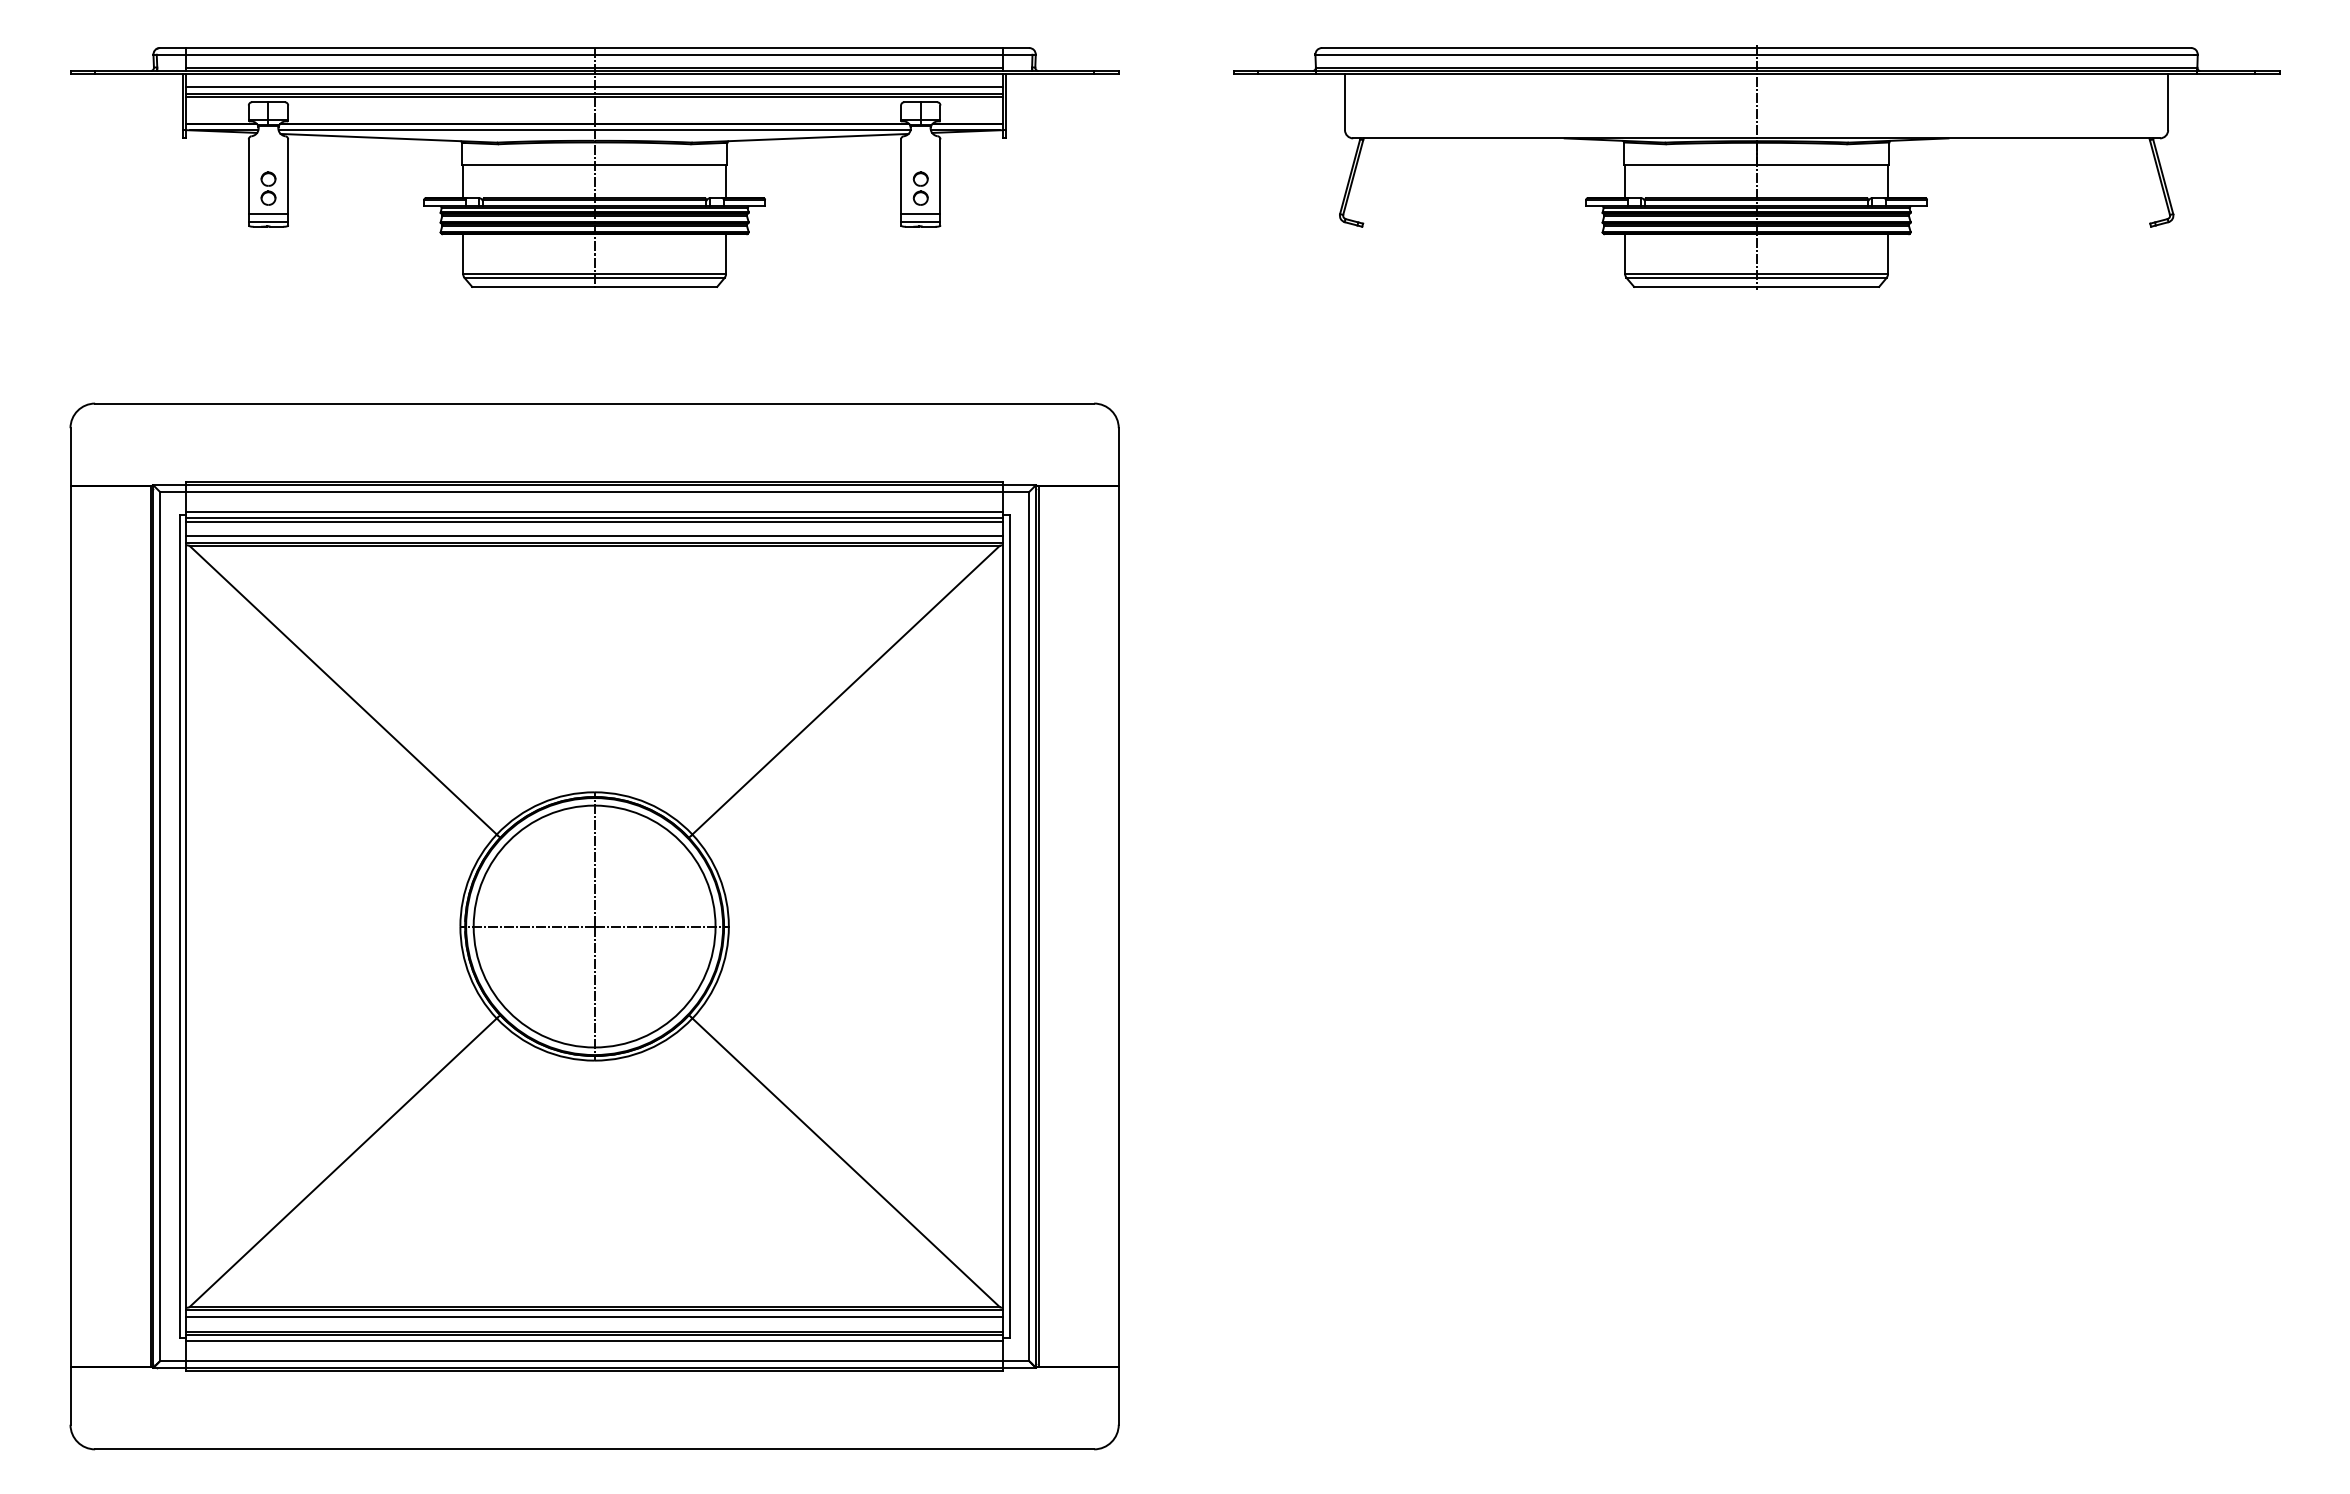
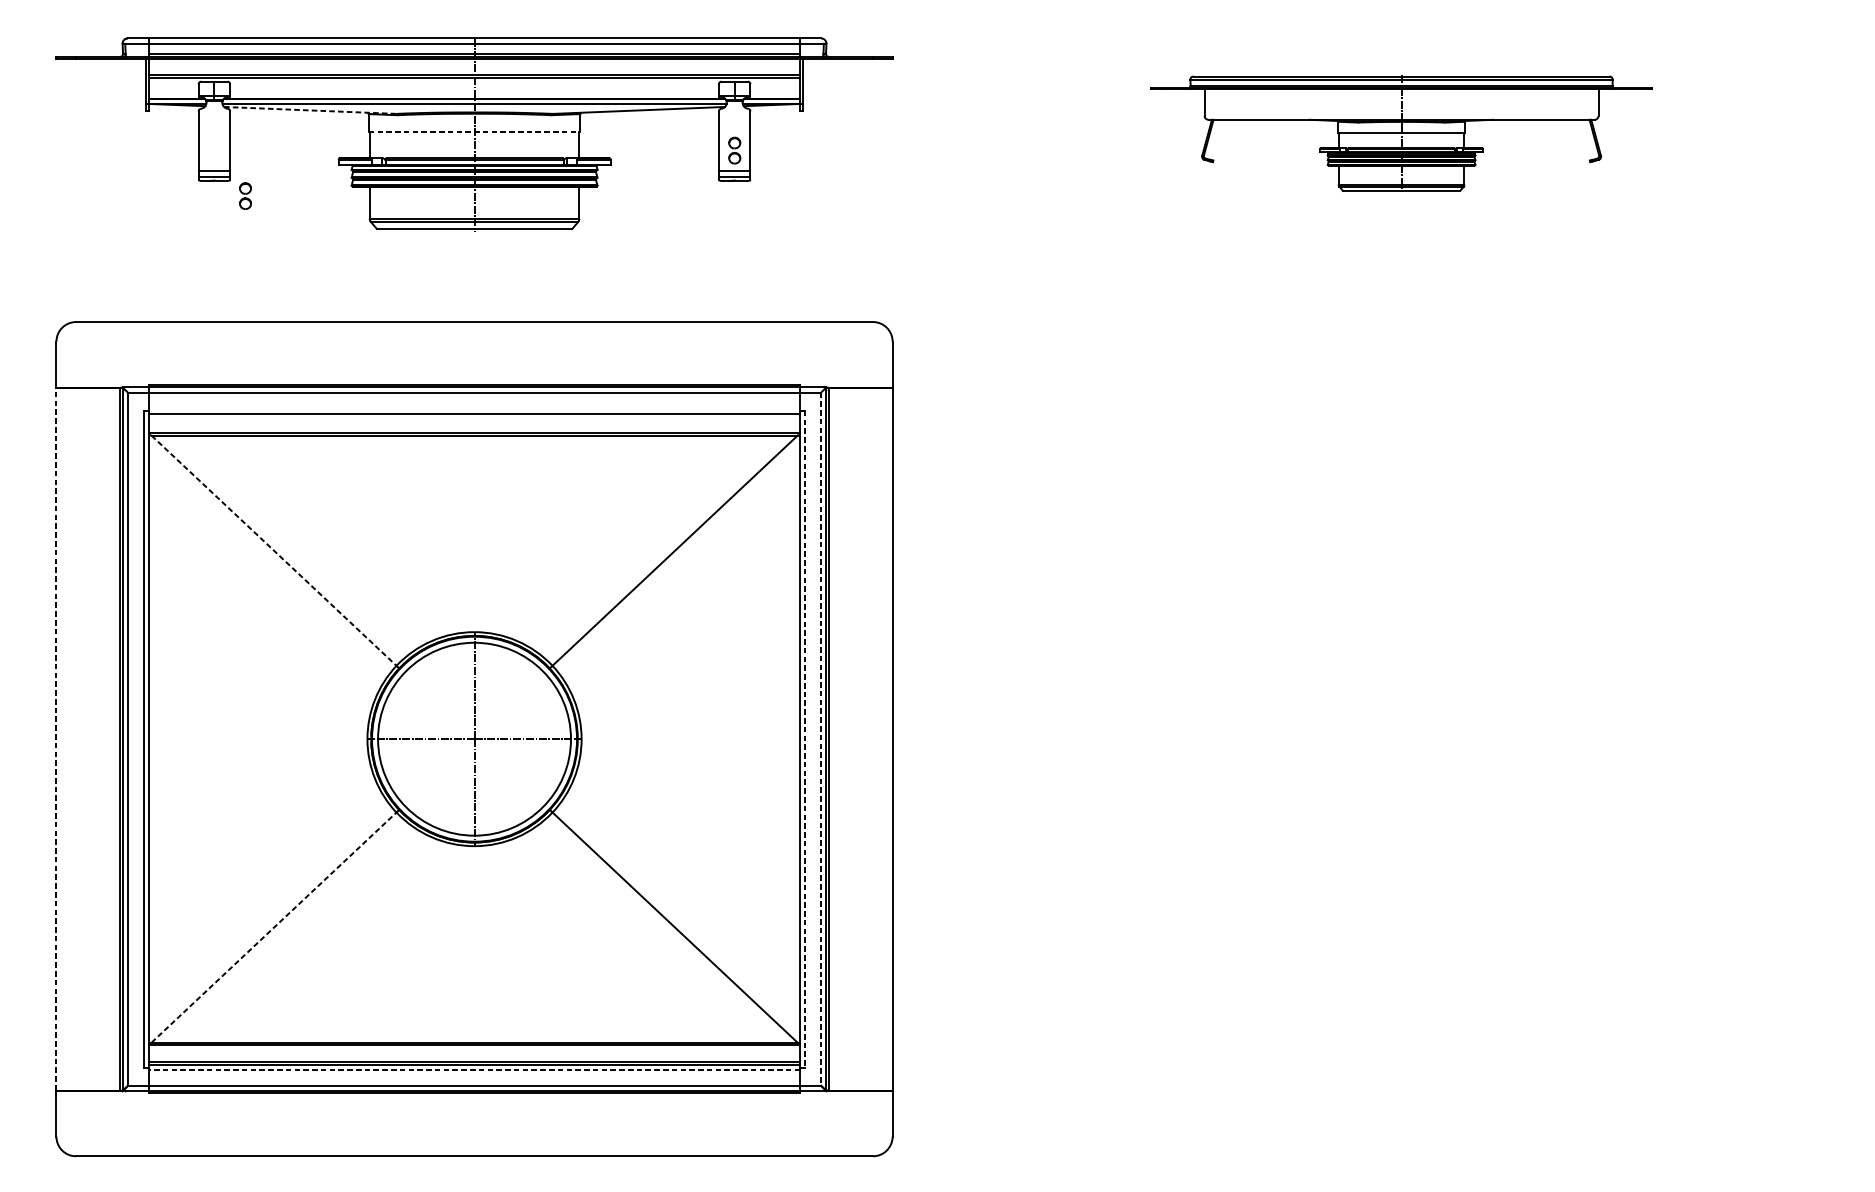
line: (594, 87) -> (474, 69), removed
line: (389, 138) -> (310, 110), solid -> dashed
line: (594, 165) -> (474, 132), solid -> dashed
part: (1756, 167) -> (1401, 133), size x0.6
part: (268, 188) -> (245, 195), moved
line: (594, 511) -> (474, 408), removed
line: (594, 521) -> (474, 416), removed
line: (594, 536) -> (474, 428), removed
line: (343, 690) -> (274, 550), solid -> dashed
line: (70, 926) -> (56, 739), solid -> dashed
line: (1009, 926) -> (805, 739), solid -> dashed
line: (1029, 926) -> (821, 739), solid -> dashed
line: (343, 1162) -> (274, 927), solid -> dashed
line: (594, 1316) -> (474, 1050), removed
line: (594, 1341) -> (474, 1070), solid -> dashed

